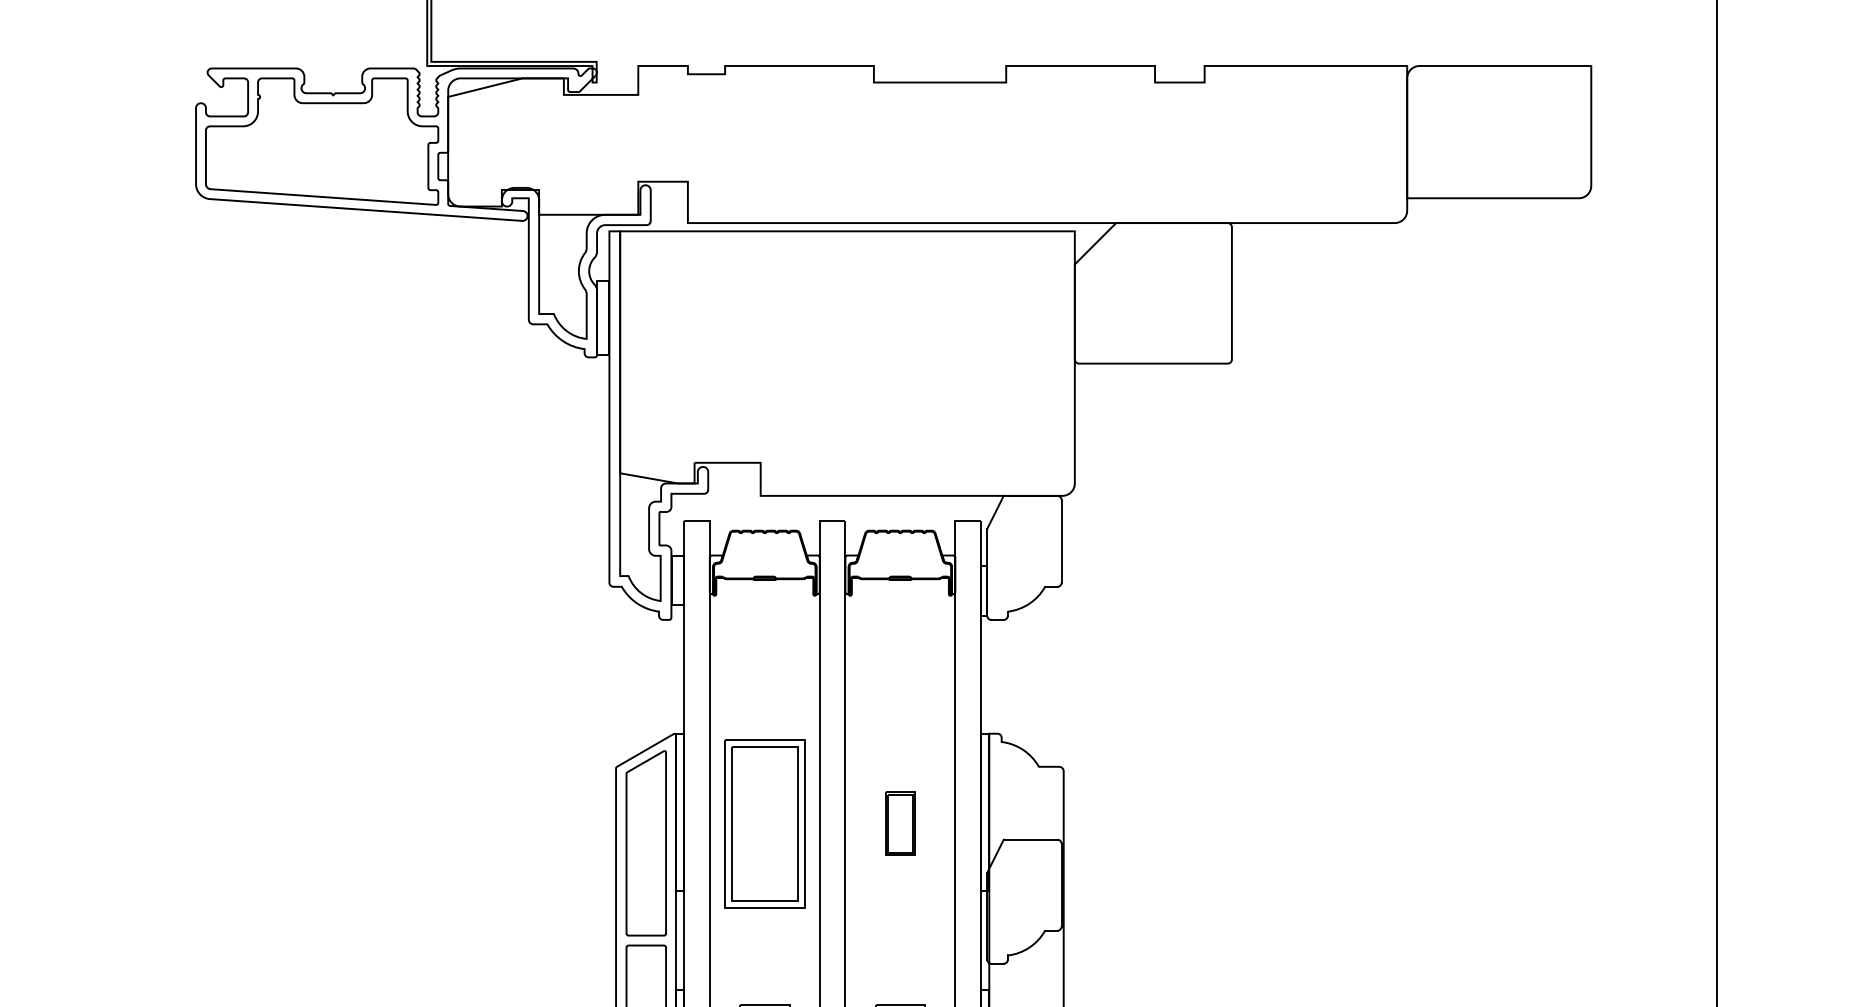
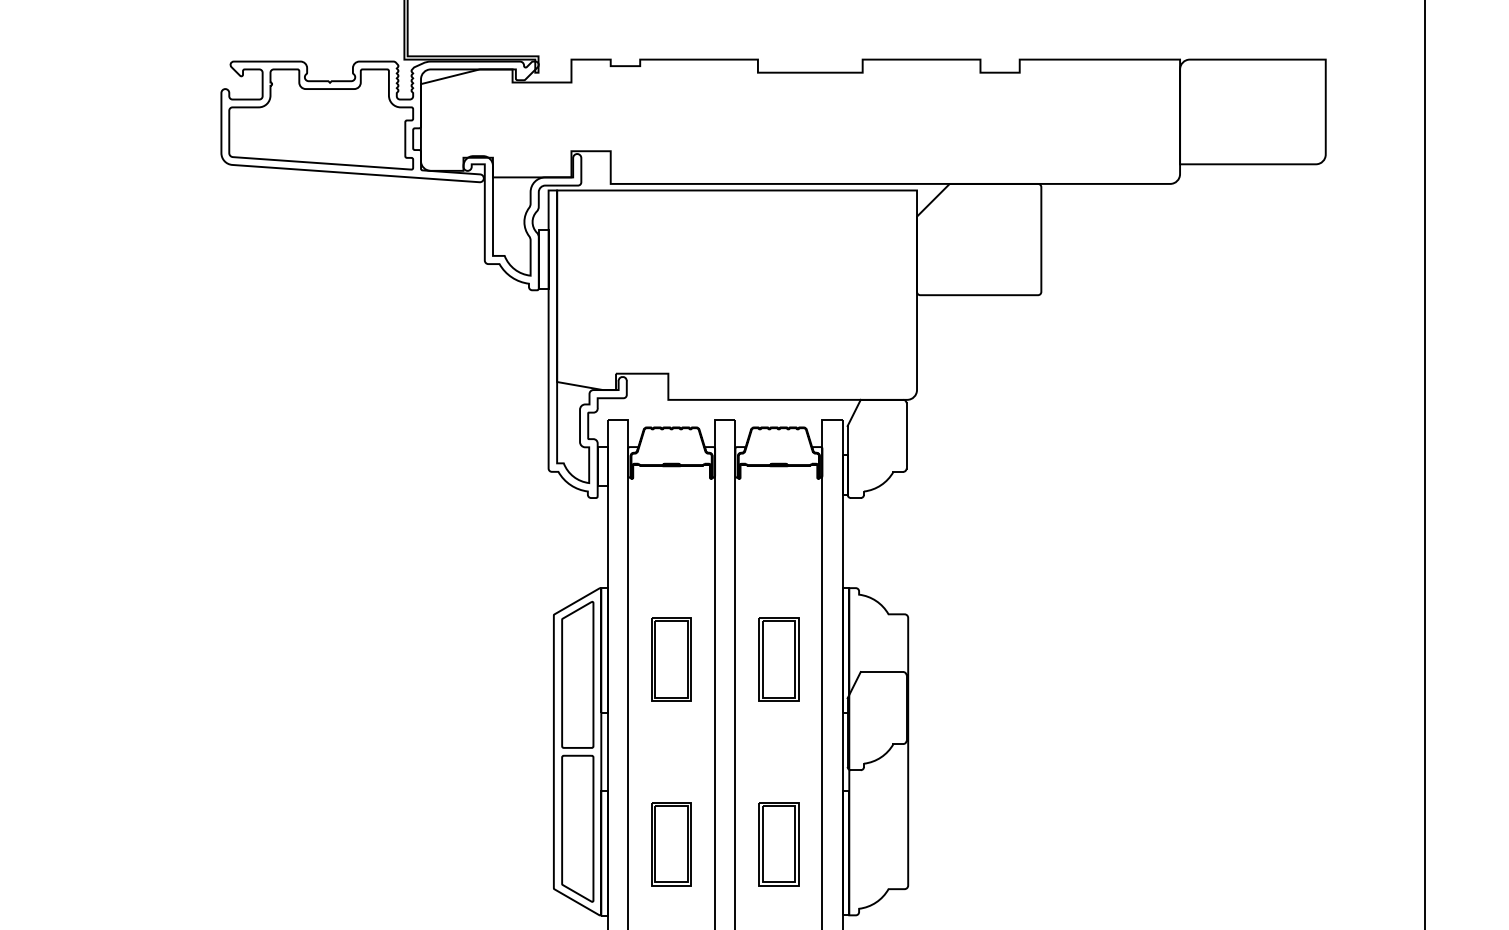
part: (764, 823) -> (671, 659), size x0.62
part: (899, 823) -> (778, 659), size x1.67

